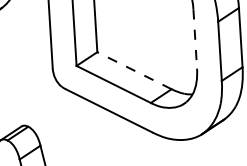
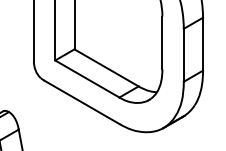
line: (195, 39) -> (162, 43), dashed -> solid
line: (134, 70) -> (106, 67), dashed -> solid

